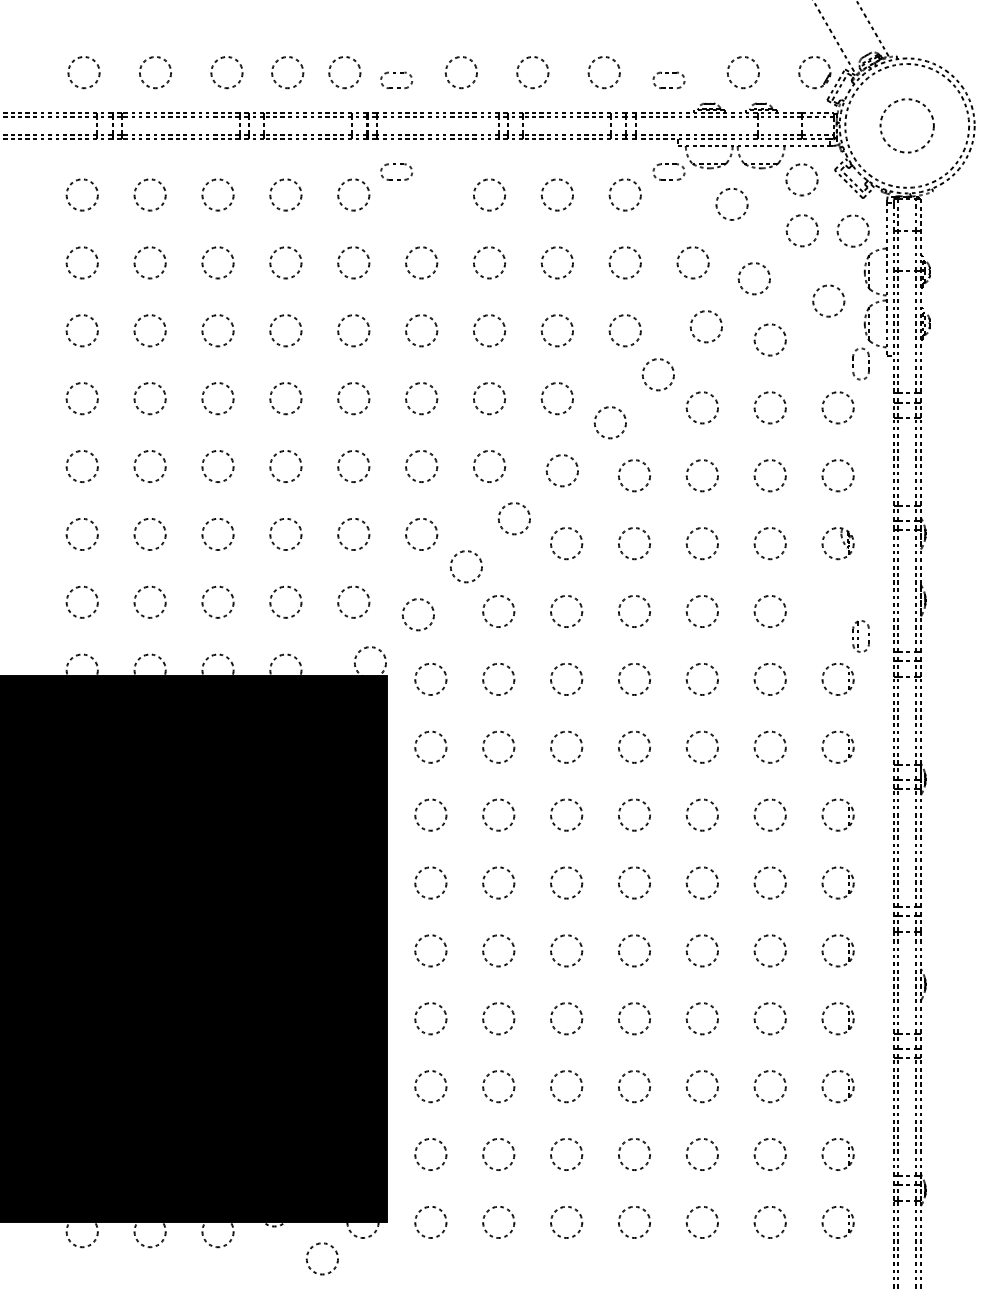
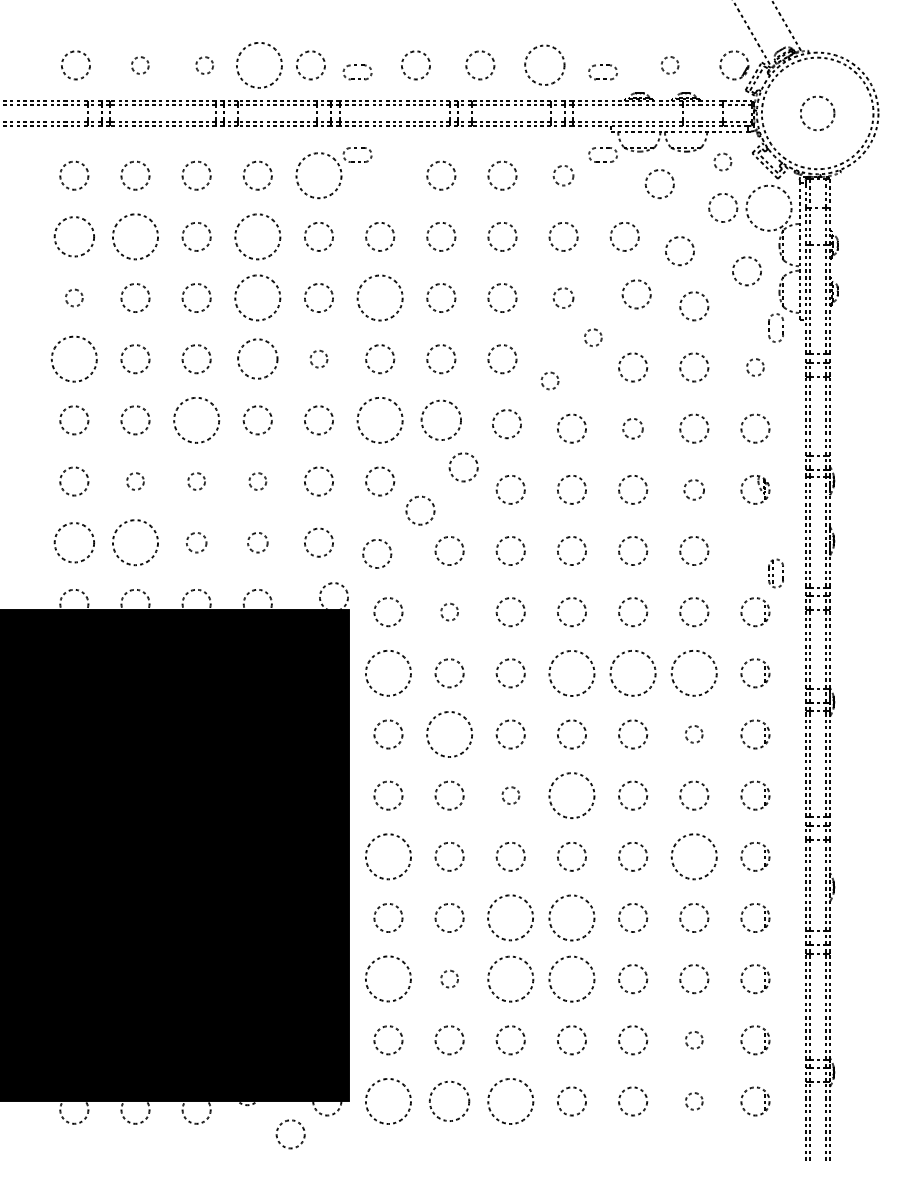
circle: (155, 72) -> (140, 65), size x0.6
circle: (226, 72) -> (204, 65), size x0.6
circle: (287, 72) -> (259, 65), size x1.6
circle: (603, 72) -> (544, 65), size x1.4
circle: (743, 72) -> (670, 65), size x0.6
circle: (906, 125) -> (817, 113), size x0.7
circle: (801, 179) -> (722, 161), size x0.6
circle: (353, 194) -> (318, 175), size x1.6
circle: (624, 194) -> (562, 175), size x0.7
circle: (852, 230) -> (768, 207), size x1.6
circle: (81, 262) -> (73, 236), size x1.4
circle: (149, 262) -> (134, 236), size x1.6
circle: (285, 262) -> (257, 236), size x1.6
circle: (81, 330) -> (73, 297), size x0.6
circle: (285, 330) -> (257, 297), size x1.6
circle: (421, 330) -> (380, 297), size x1.6
circle: (624, 330) -> (562, 297), size x0.7
circle: (657, 374) -> (592, 337), size x0.6
circle: (81, 398) -> (73, 359), size x1.6
circle: (285, 398) -> (257, 359), size x1.4
circle: (353, 398) -> (318, 359), size x0.6
circle: (837, 407) -> (754, 367), size x0.6
circle: (609, 422) -> (549, 380), size x0.6
circle: (217, 466) -> (196, 420), size x1.6
circle: (421, 466) -> (380, 420), size x1.6
circle: (489, 466) -> (441, 420), size x1.4
circle: (701, 475) -> (632, 428), size x0.7
circle: (149, 534) -> (134, 481), size x0.6
circle: (217, 534) -> (196, 481), size x0.6
circle: (285, 534) -> (257, 481), size x0.6
circle: (769, 543) -> (693, 489), size x0.7
circle: (81, 601) -> (73, 541), size x1.4
circle: (149, 601) -> (134, 541), size x1.6
circle: (217, 602) -> (196, 542), size x0.7
circle: (285, 602) -> (257, 542), size x0.7
circle: (498, 678) -> (449, 611), size x0.6
circle: (430, 746) -> (388, 672), size x1.6
circle: (634, 746) -> (571, 672), size x1.6
circle: (702, 746) -> (633, 672), size x1.6
circle: (769, 746) -> (693, 672), size x1.6
circle: (498, 814) -> (449, 733), size x1.6
circle: (769, 814) -> (693, 733), size x0.6
circle: (566, 882) -> (510, 795), size x0.6
circle: (634, 882) -> (571, 795), size x1.6
circle: (430, 950) -> (388, 856), size x1.6
circle: (769, 950) -> (693, 856), size x1.6
circle: (566, 1018) -> (510, 917), size x1.6
circle: (634, 1018) -> (571, 917), size x1.6
circle: (430, 1086) -> (388, 979), size x1.6
circle: (498, 1086) -> (449, 979), size x0.6
circle: (566, 1086) -> (510, 979), size x1.6
circle: (634, 1086) -> (571, 979), size x1.6
circle: (769, 1154) -> (693, 1040), size x0.6
circle: (430, 1222) -> (388, 1101), size x1.6
circle: (498, 1222) -> (449, 1101), size x1.4
circle: (566, 1222) -> (510, 1101), size x1.6
circle: (769, 1222) -> (693, 1101), size x0.6

